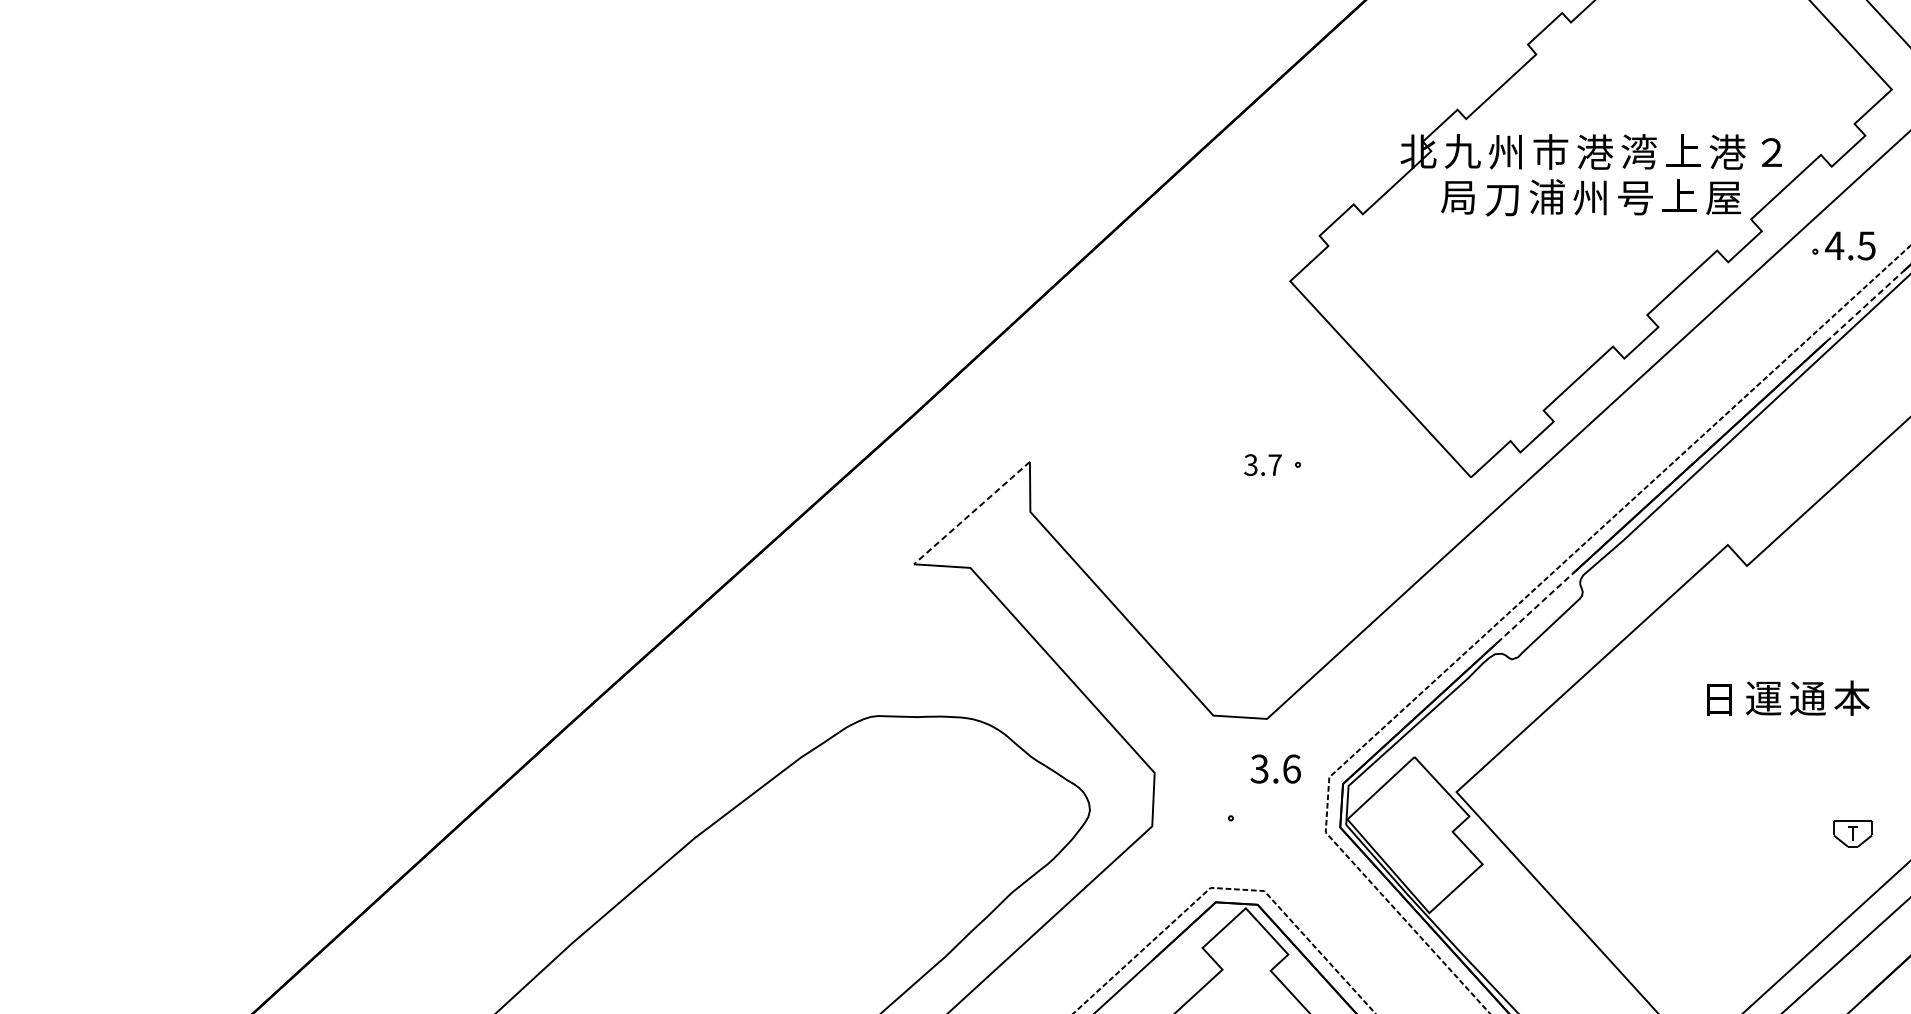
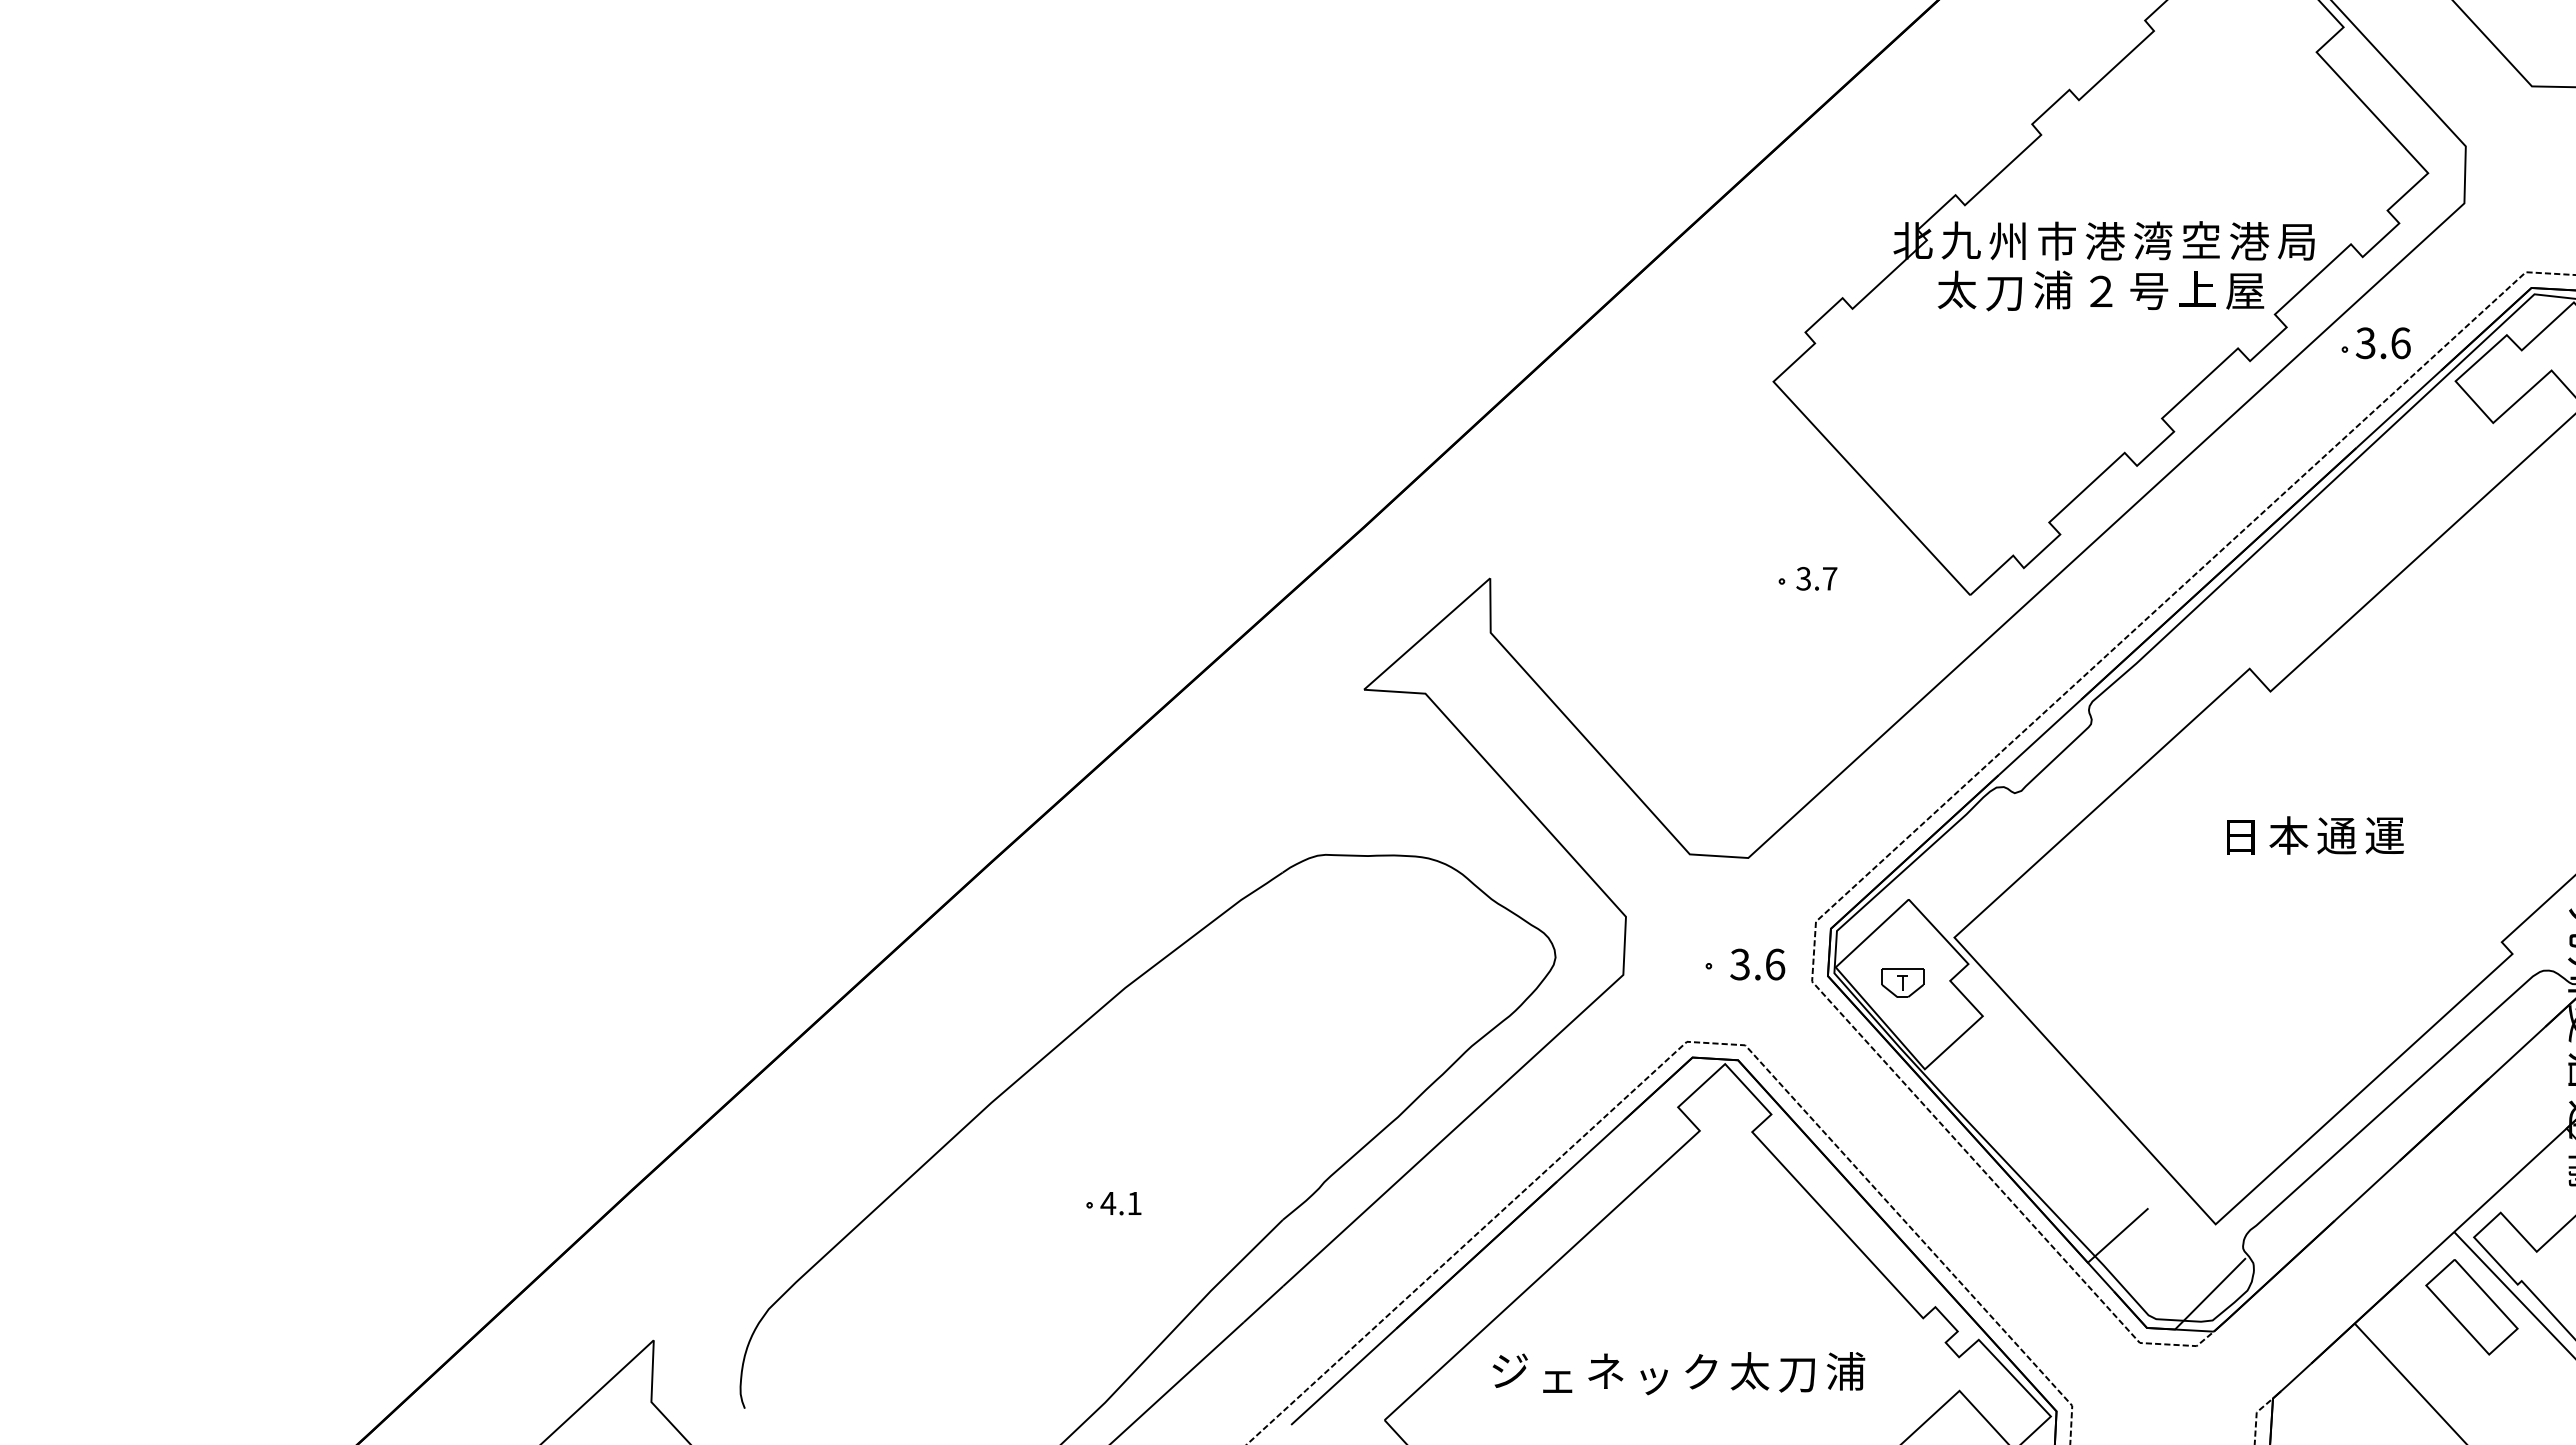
text: (1682, 150) -> (2200, 239), 上 -> 空
text: (1769, 153) -> (2295, 242), ２ -> 局
text: (1458, 196) -> (1956, 289), 局 -> 太
text: (1589, 197) -> (2099, 290), 州 -> ２
text: (1849, 246) -> (2382, 343), 4.5 -> 3.6
line: (1865, 305) -> (2399, 408), dashed -> solid
text: (1262, 464) -> (1816, 578), moved
line: (971, 513) -> (1426, 634), dashed -> solid
line: (1534, 608) -> (2039, 737), dashed -> solid
text: (1763, 698) -> (2288, 835), 運 -> 本
text: (1851, 698) -> (2384, 835), 本 -> 運
text: (1275, 769) -> (1757, 964), moved
part: (1852, 833) -> (1902, 982), moved

